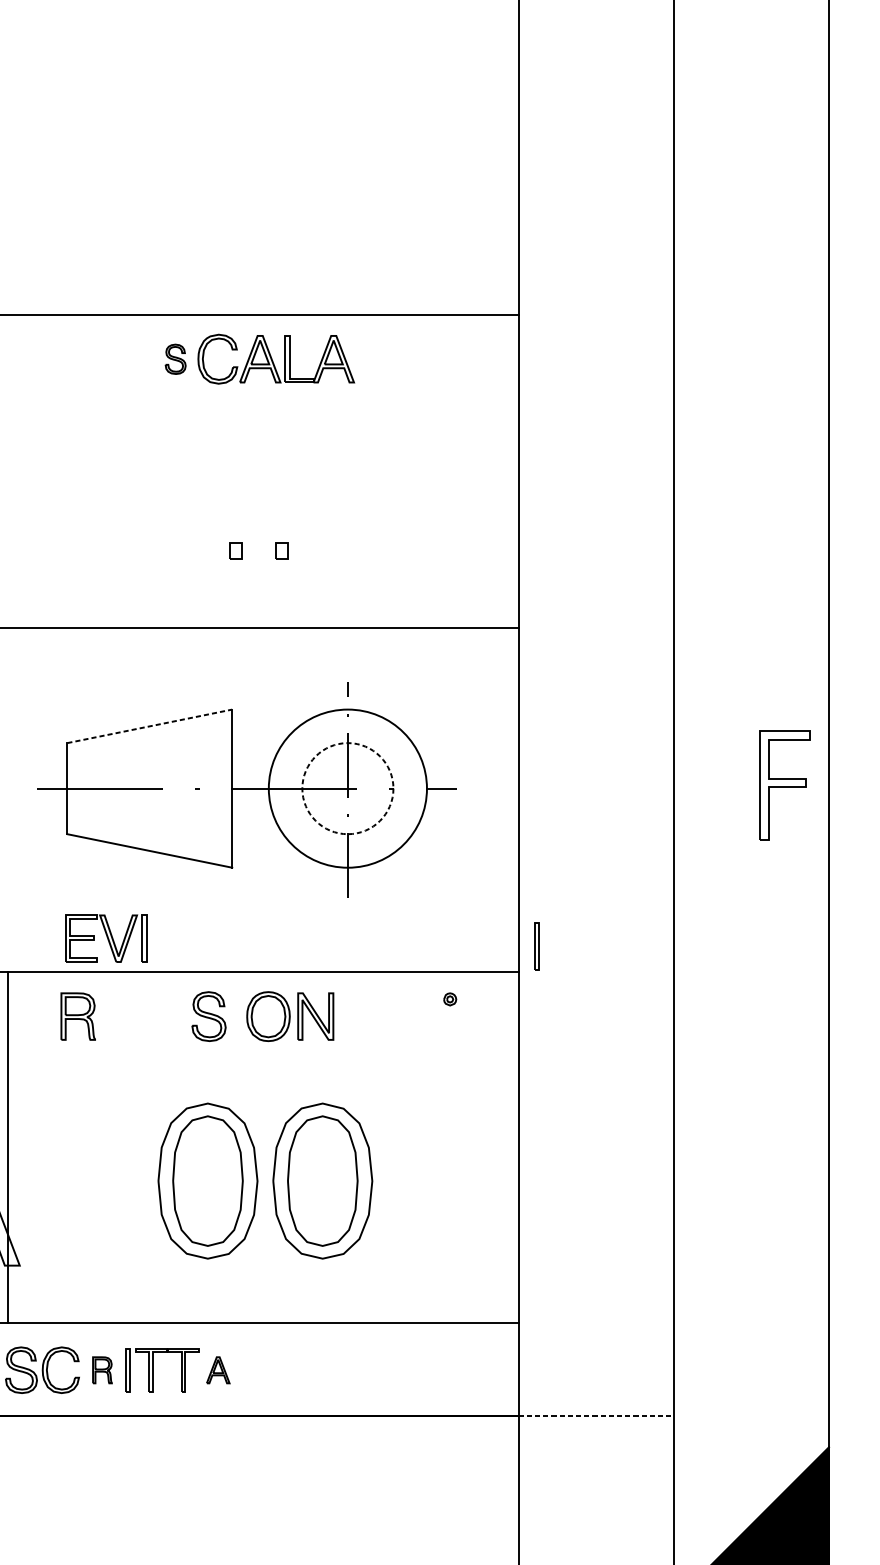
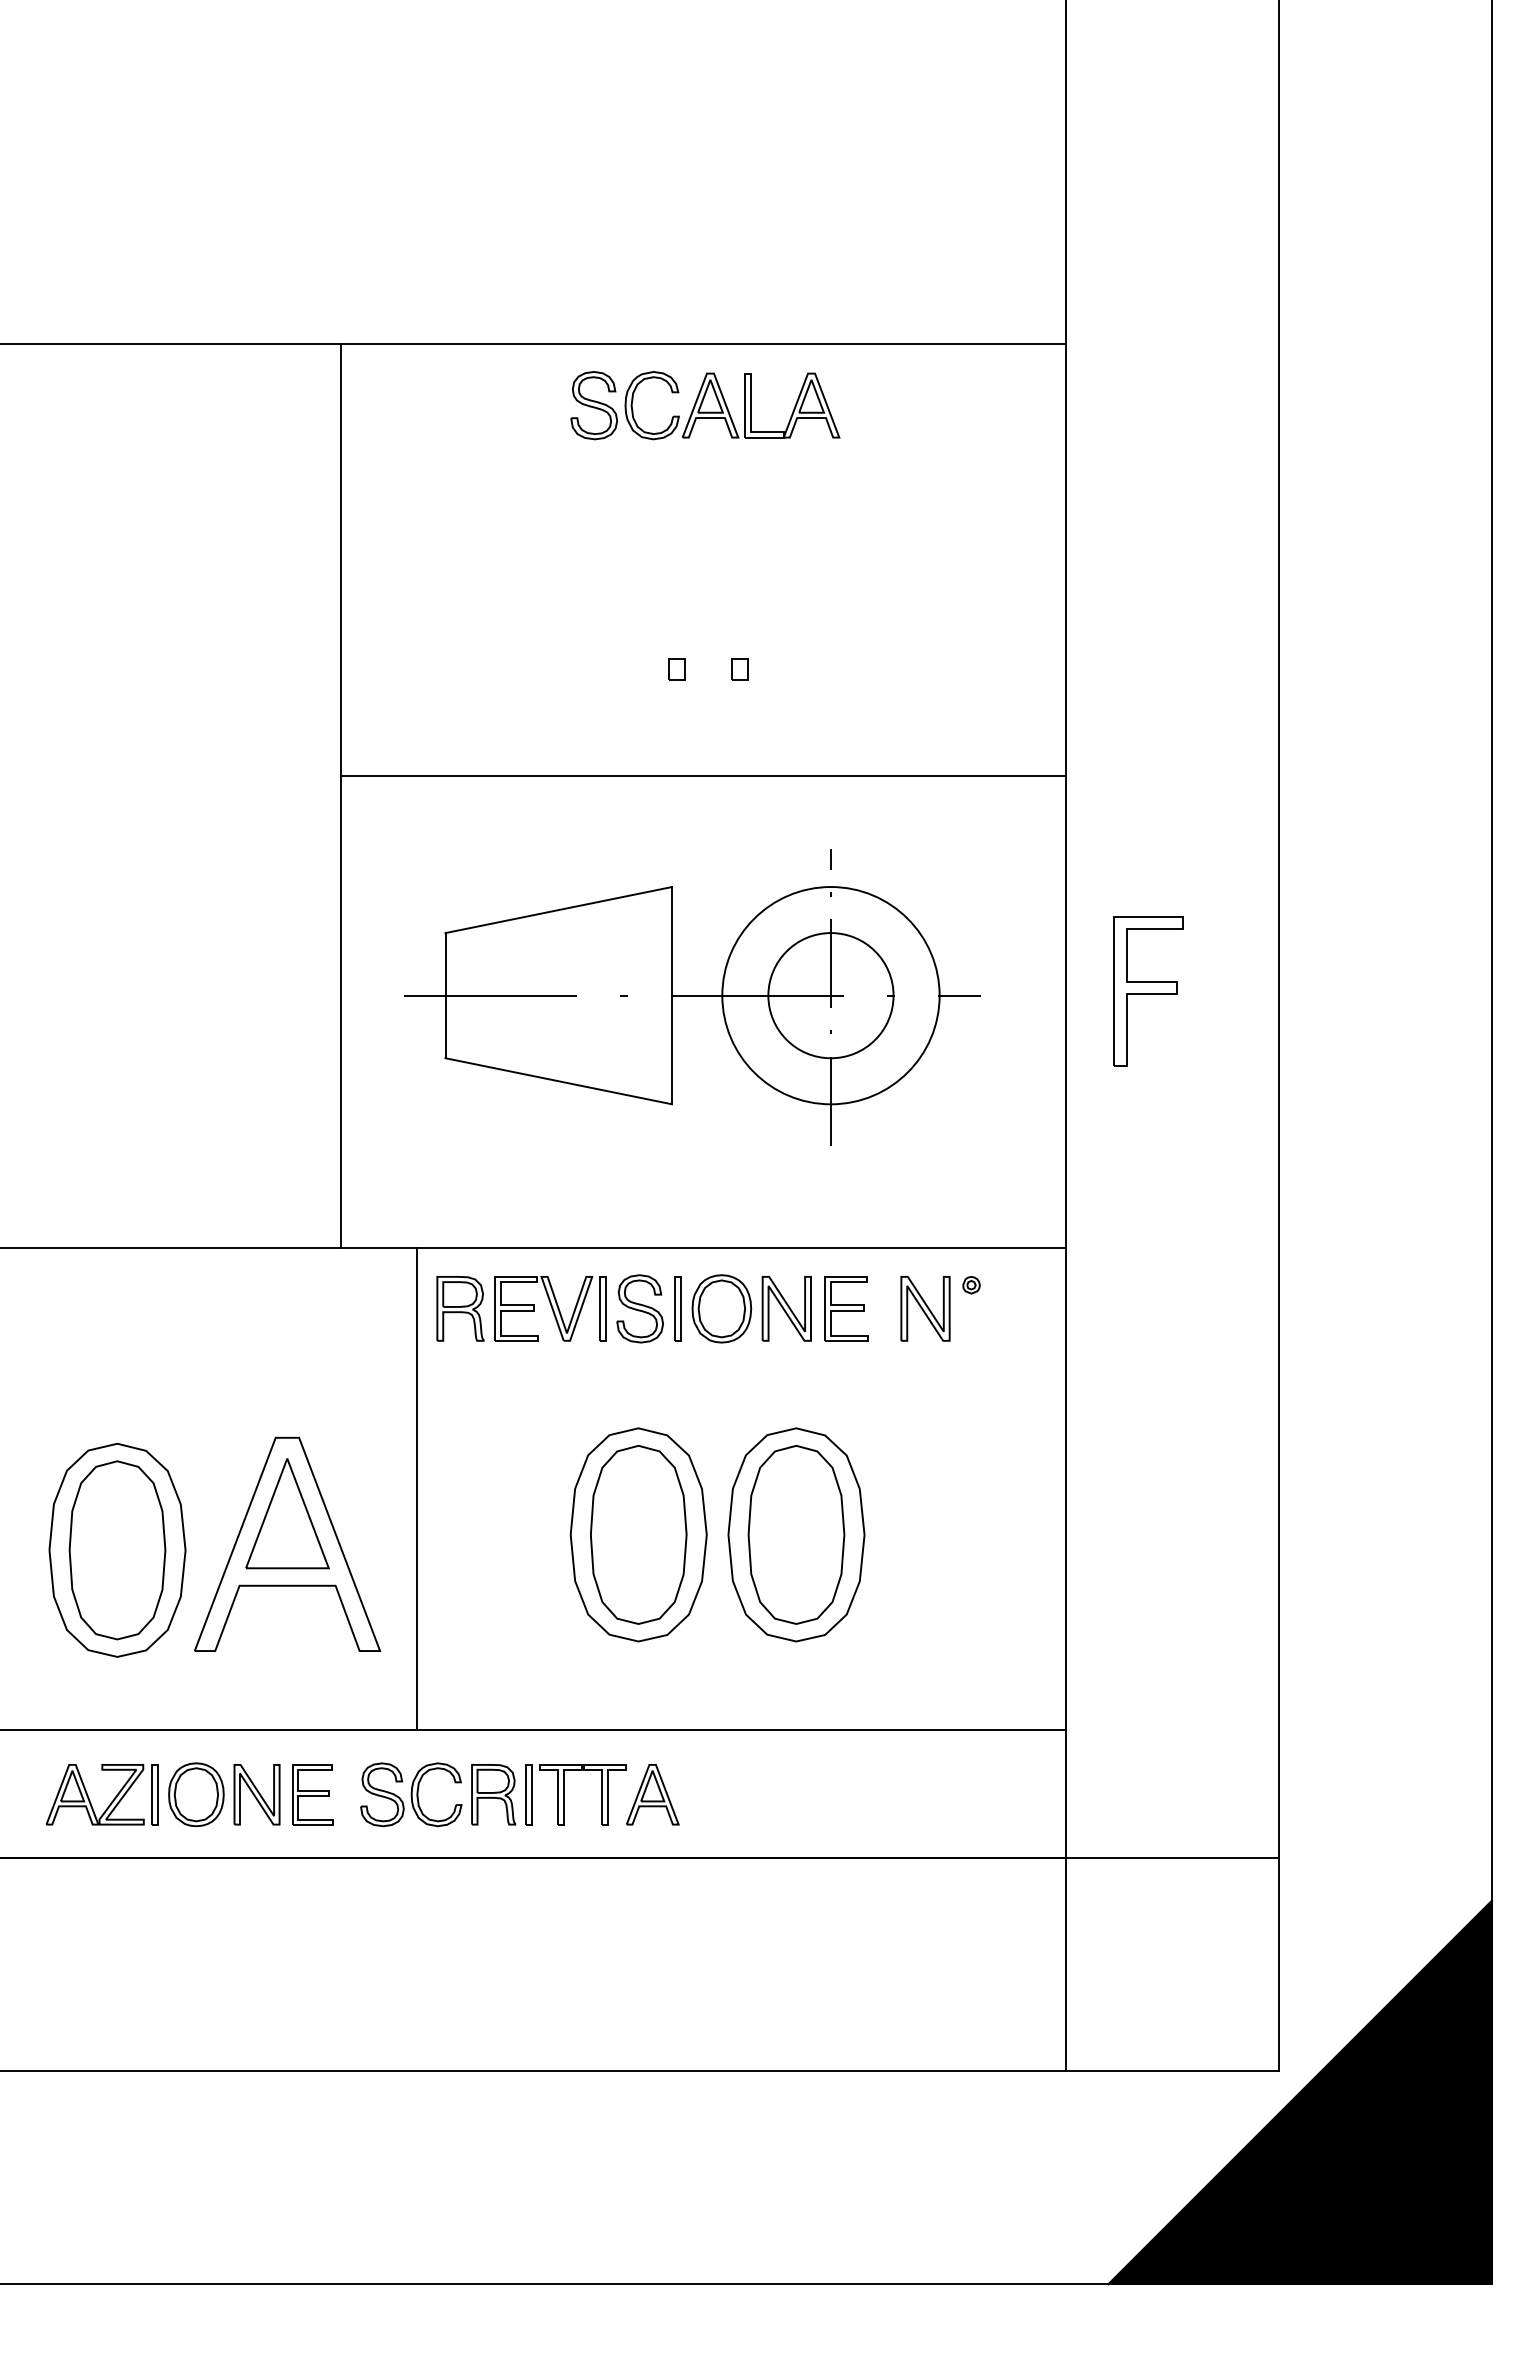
part: (175, 359) -> (594, 405), size x1.67
line: (149, 726) -> (558, 910), dashed -> solid
part: (784, 785) -> (1148, 991), moved
circle: (347, 788) -> (830, 995), dashed -> solid
part: (106, 938) -> (550, 1308), moved
part: (536, 946) -> (677, 1308), moved
part: (359, 1016) -> (846, 1308), added
part: (416, 1016) -> (925, 1308), added
line: (7, 1148) -> (417, 1489), moved
part: (102, 1370) -> (493, 1794), size x1.67
part: (218, 1370) -> (652, 1794), size x1.67
line: (596, 1415) -> (1172, 1857), dashed -> solid

